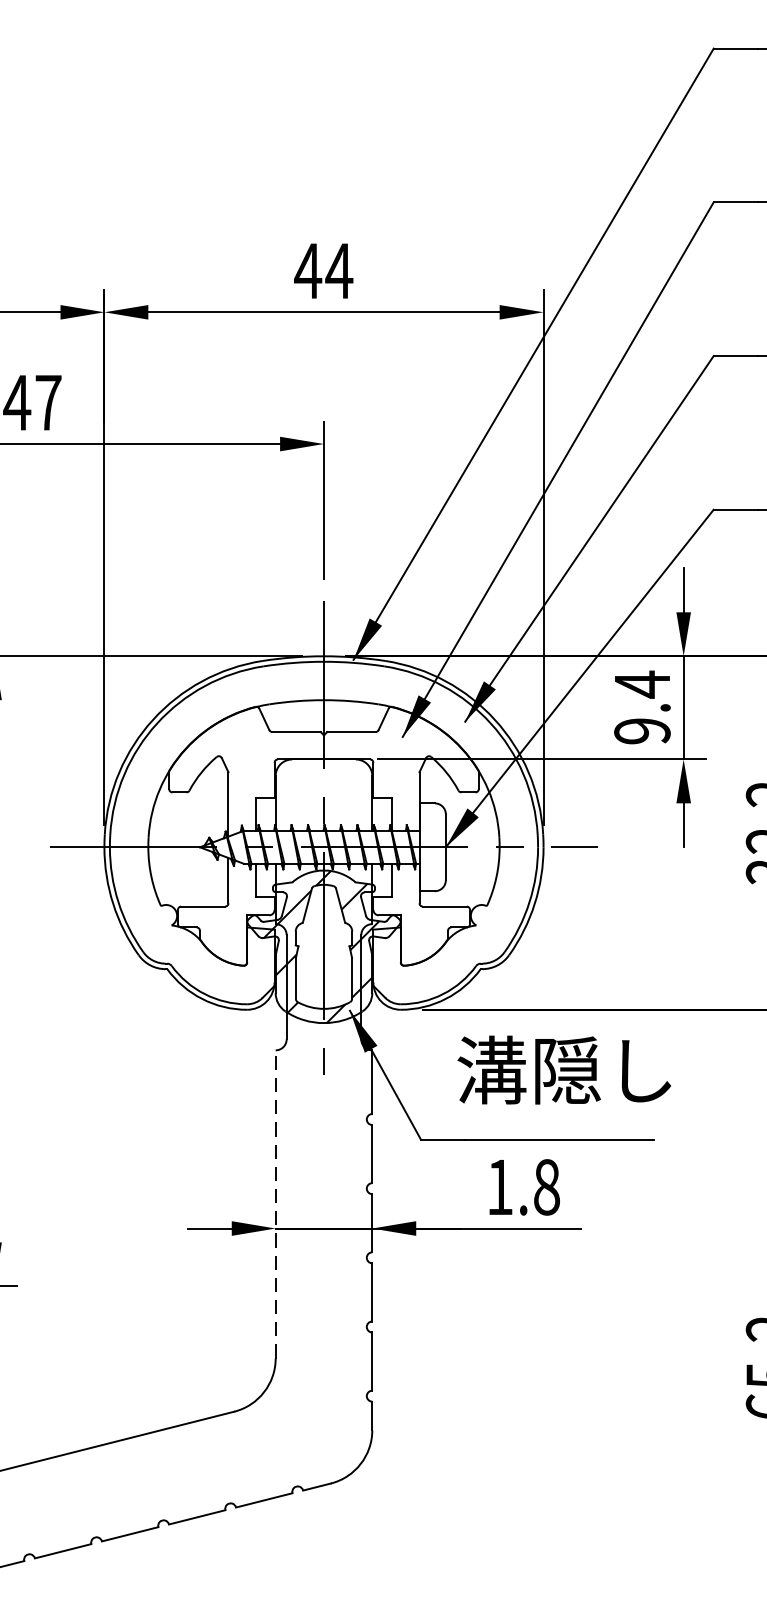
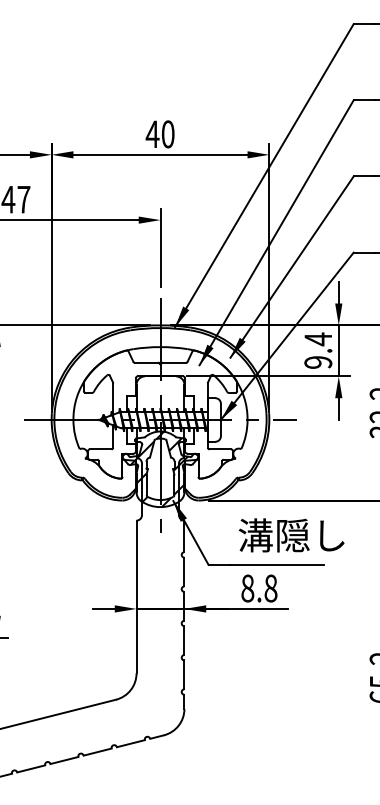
text: (340, 271) -> (168, 134), 44 -> 40
text: (564, 1070) -> (291, 535), moved
text: (499, 1187) -> (247, 588), 1.8 -> 8.8
line: (275, 1203) -> (136, 596), dashed -> solid

